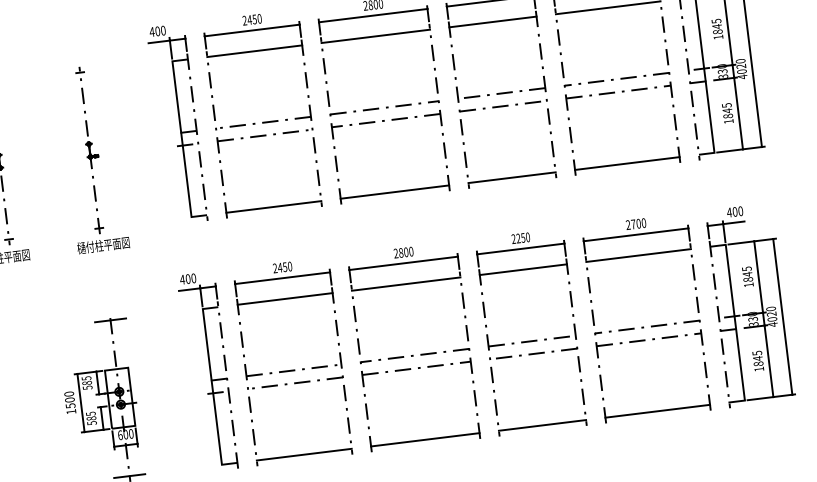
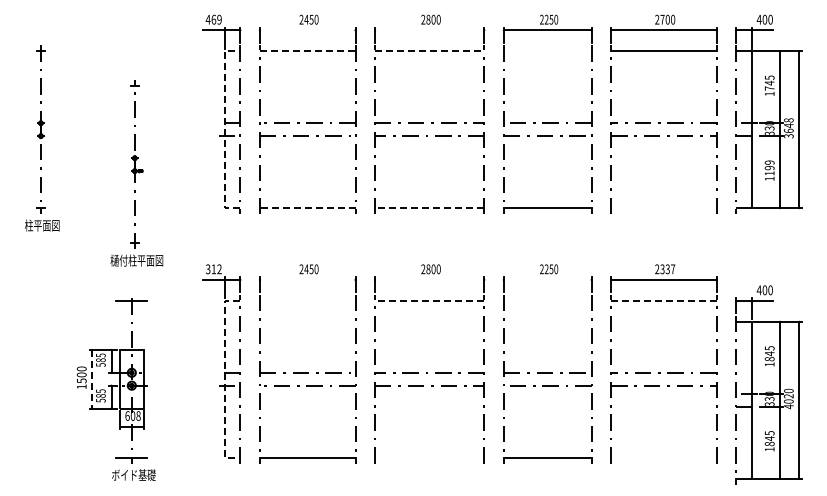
line: (373, 15) -> (429, 30), removed
line: (492, 22) -> (547, 51), removed
text: (160, 30) -> (216, 19), 400 -> 469
line: (251, 30) -> (307, 30), removed
text: (717, 31) -> (769, 88), 1845 -> 1745
line: (375, 36) -> (429, 51), solid -> dashed
line: (254, 51) -> (307, 51), solid -> dashed
text: (741, 69) -> (788, 128), 4020 -> 3648
text: (727, 110) -> (769, 167), 1845 -> 1199
line: (181, 139) -> (224, 129), solid -> dashed
part: (92, 159) -> (136, 173), moved
line: (627, 163) -> (663, 208), removed
line: (394, 192) -> (429, 208), solid -> dashed
line: (273, 207) -> (307, 208), solid -> dashed
text: (638, 224) -> (667, 269), 2700 -> 2337
line: (520, 248) -> (547, 279), removed
line: (638, 255) -> (663, 300), solid -> dashed
line: (403, 262) -> (429, 279), removed
line: (523, 269) -> (547, 300), removed
line: (282, 277) -> (307, 279), removed
text: (187, 279) -> (213, 269), 400 -> 312
line: (405, 283) -> (429, 300), solid -> dashed
line: (284, 298) -> (307, 300), removed
part: (750, 304) -> (768, 384), moved
line: (212, 387) -> (224, 379), solid -> dashed
line: (81, 403) -> (92, 379), solid -> dashed
line: (657, 411) -> (663, 457), removed
text: (131, 434) -> (138, 416), 600 -> 608
line: (425, 439) -> (429, 457), removed

